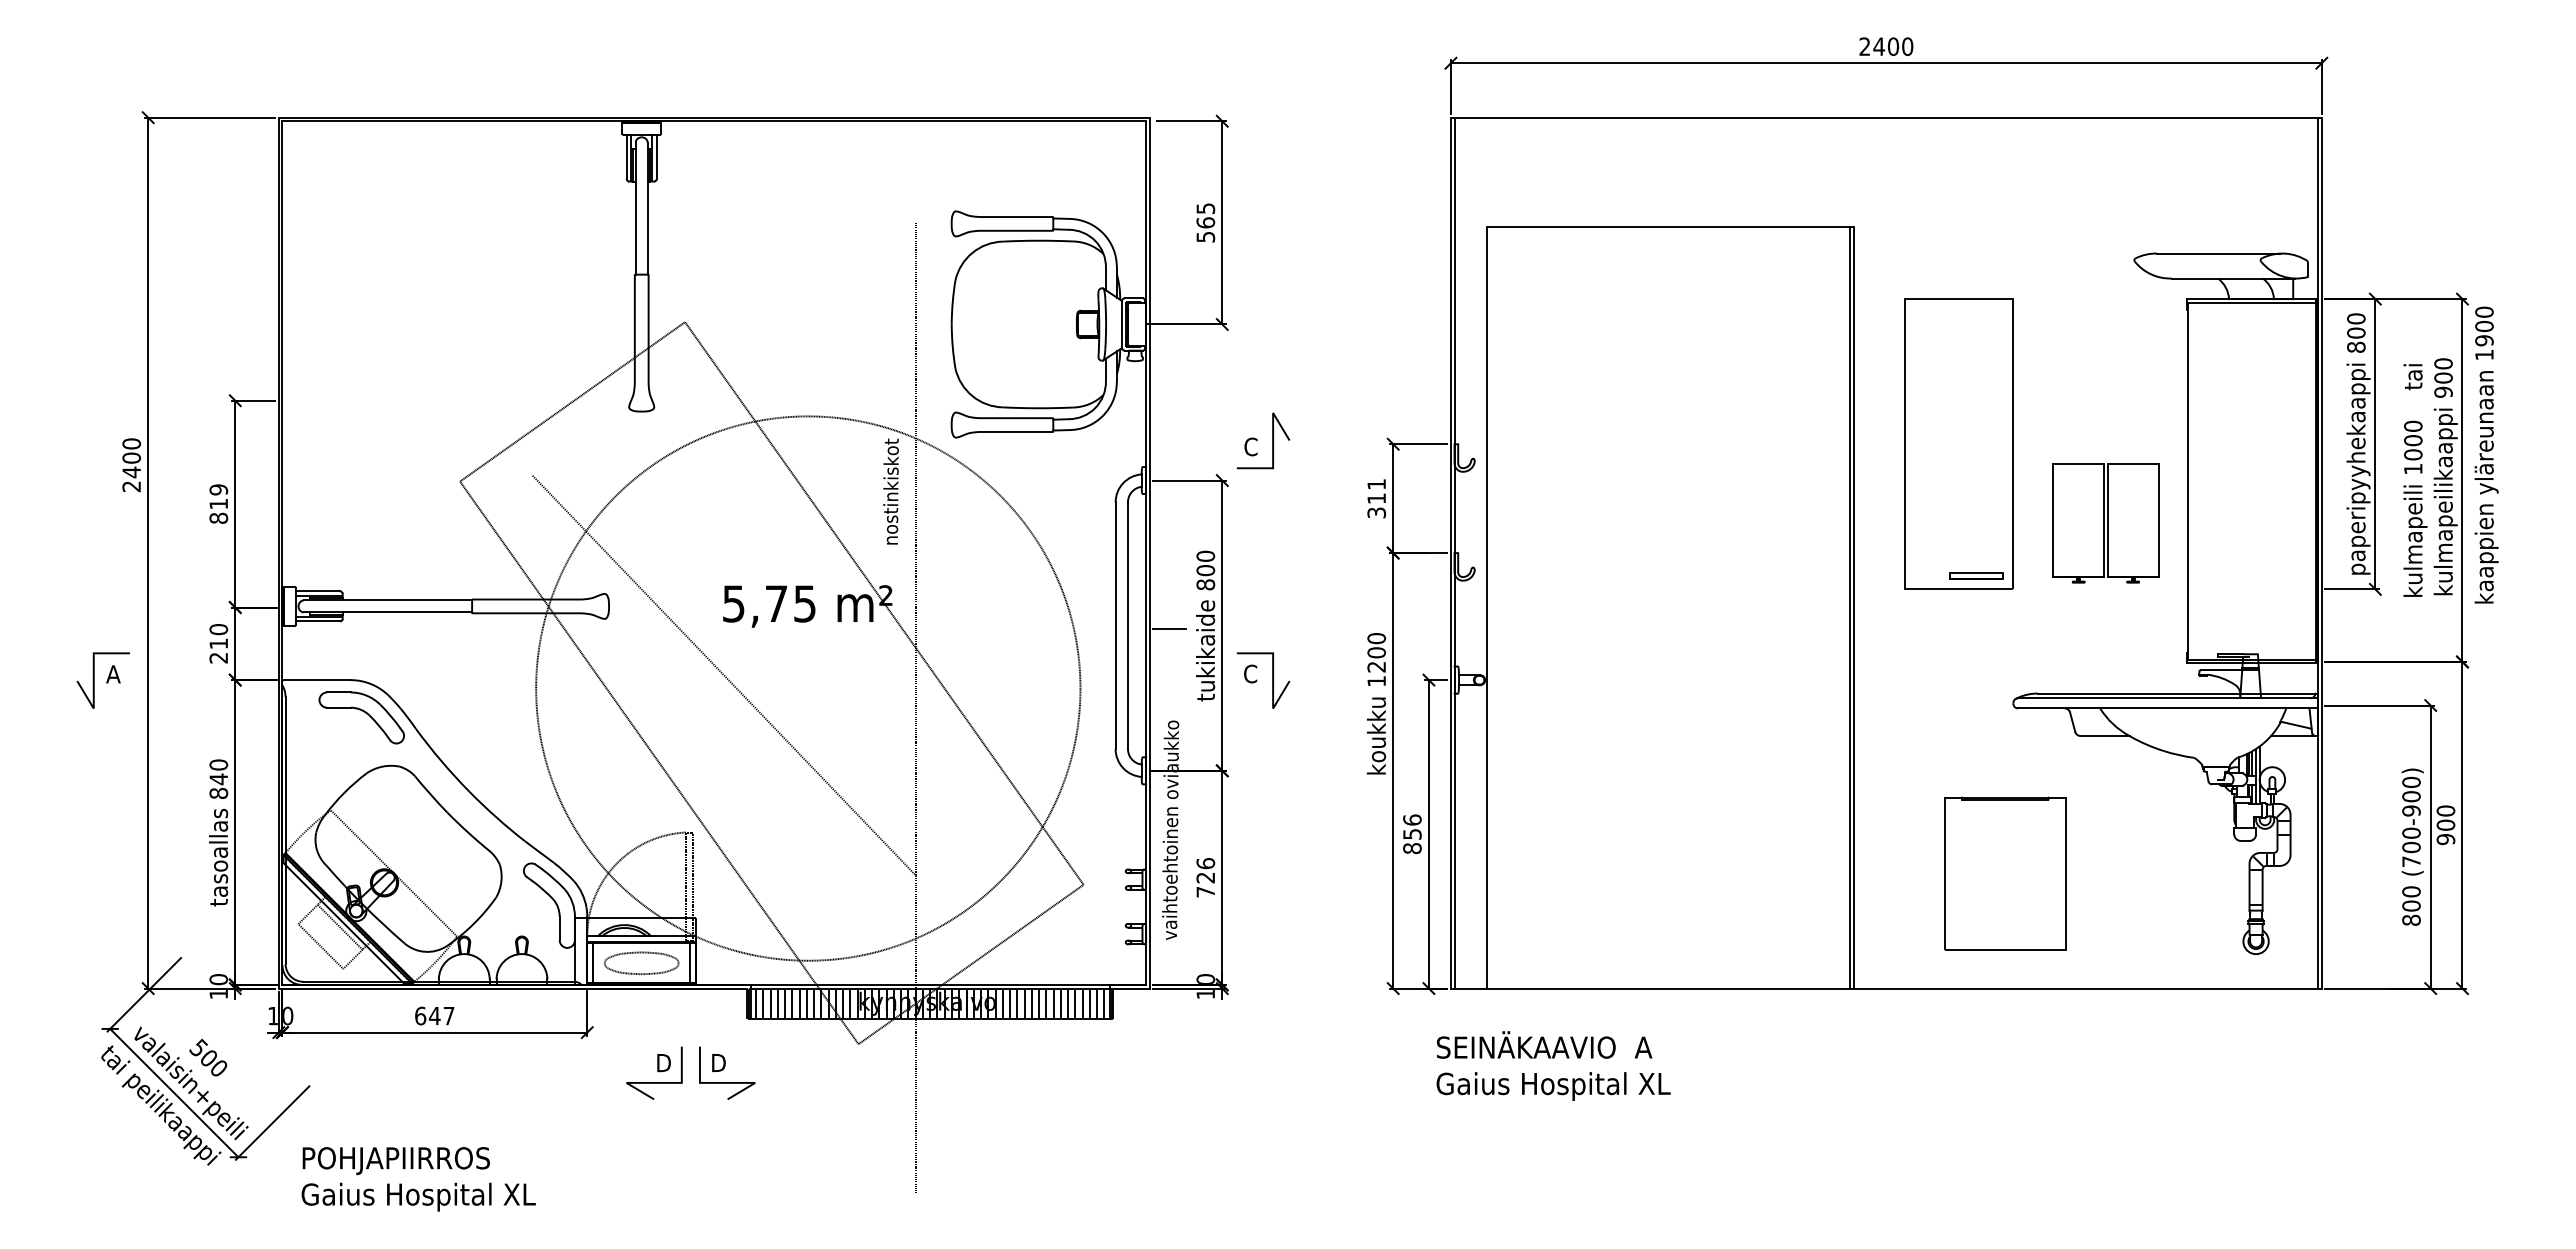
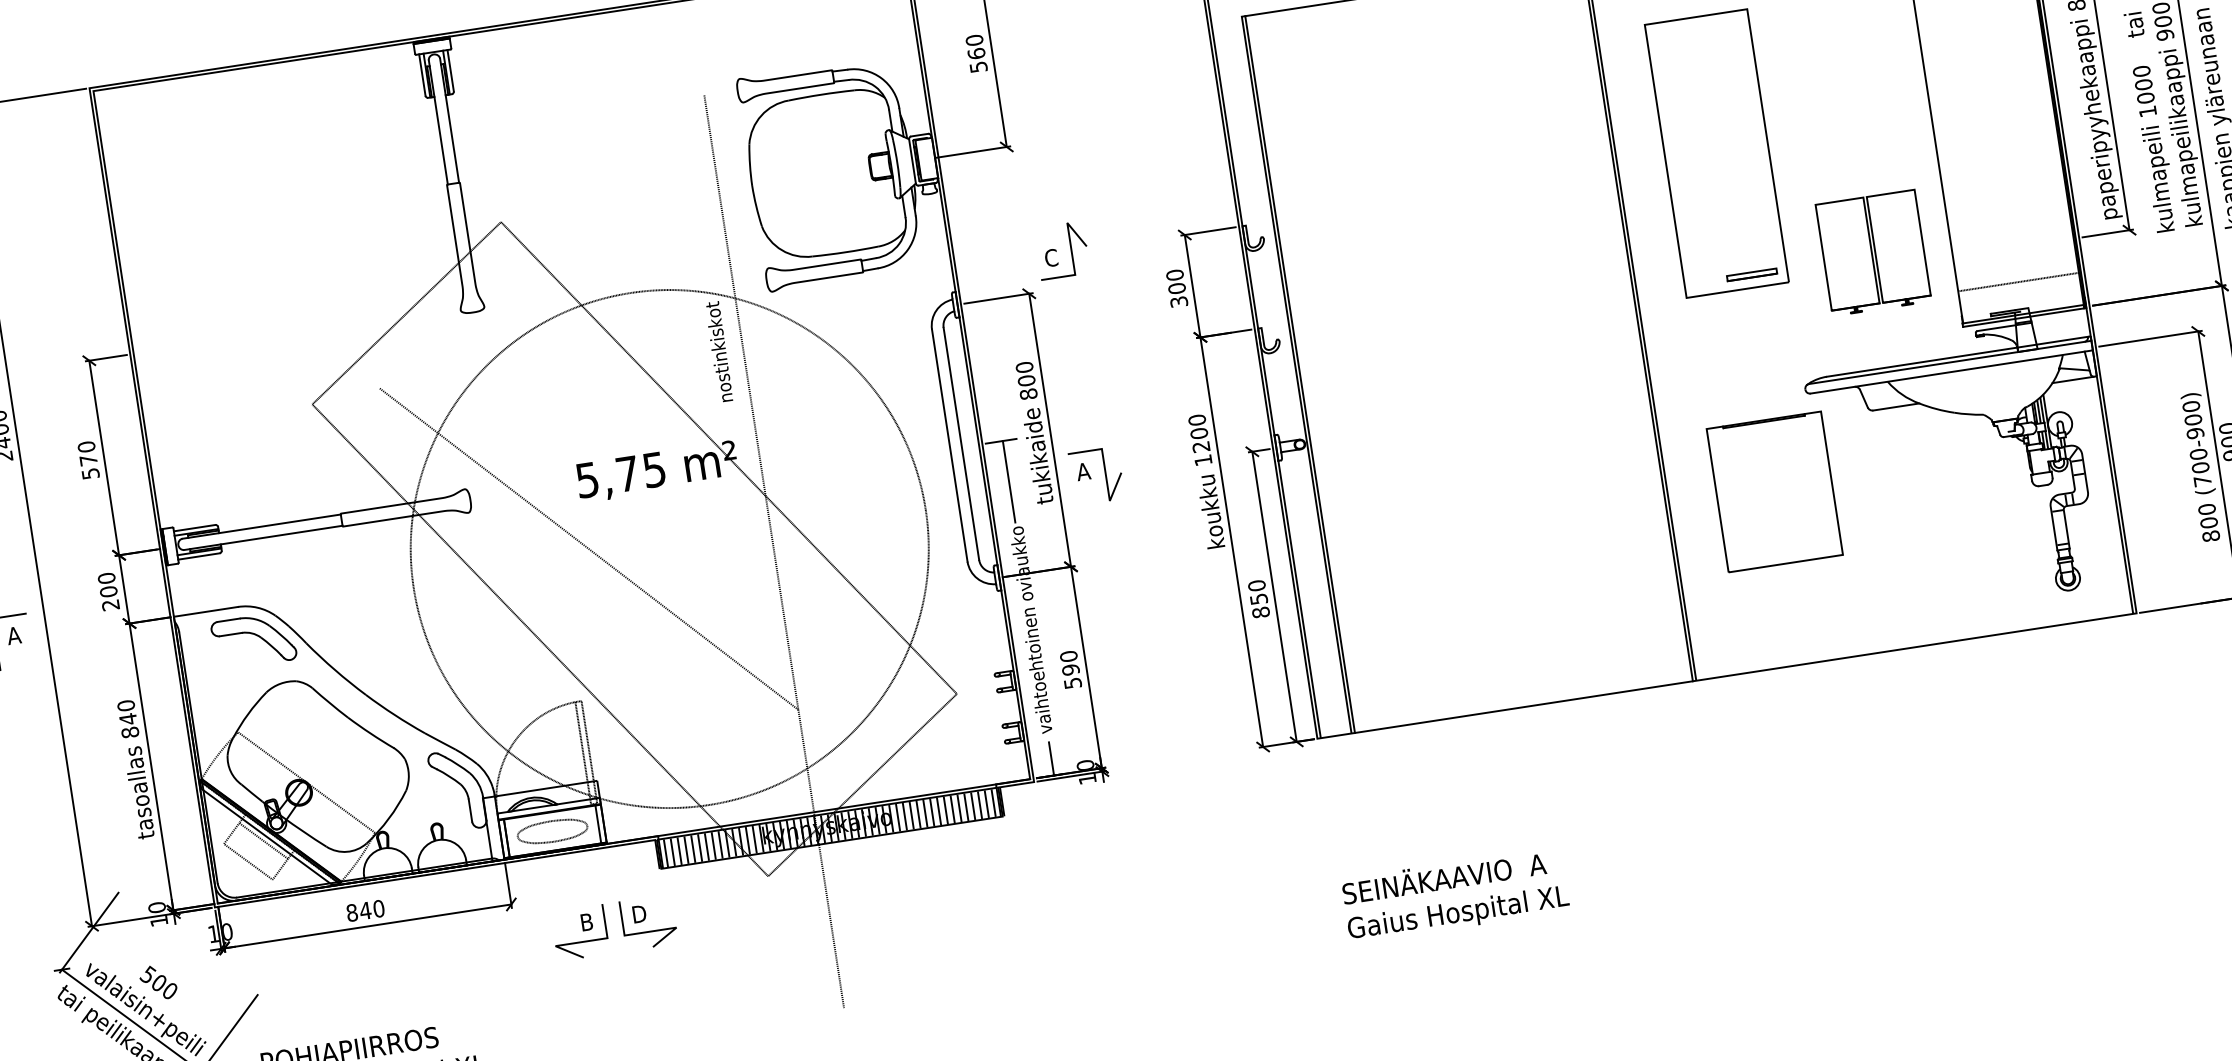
text: (1205, 208) -> (974, 40), 565 -> 560
text: (1376, 491) -> (1175, 281), 311 -> 300
text: (218, 503) -> (88, 459), 819 -> 570
part: (2105, 523) -> (1873, 253), moved
line: (1490, 607) -> (1299, 374), added
line: (2252, 625) -> (2019, 281), added
text: (218, 643) -> (108, 591), 210 -> 200
line: (1171, 672) -> (1009, 481), added
text: (1250, 673) -> (1083, 471), C -> A
text: (1412, 819) -> (1256, 585), 856 -> 850
part: (2005, 873) -> (1774, 491), moved
text: (1205, 877) -> (1070, 669), 726 -> 590
line: (1171, 966) -> (1051, 758), added
text: (434, 1015) -> (365, 910), 647 -> 840
text: (664, 1062) -> (588, 921), D -> B
text: (1553, 1065) -> (1455, 894), moved

